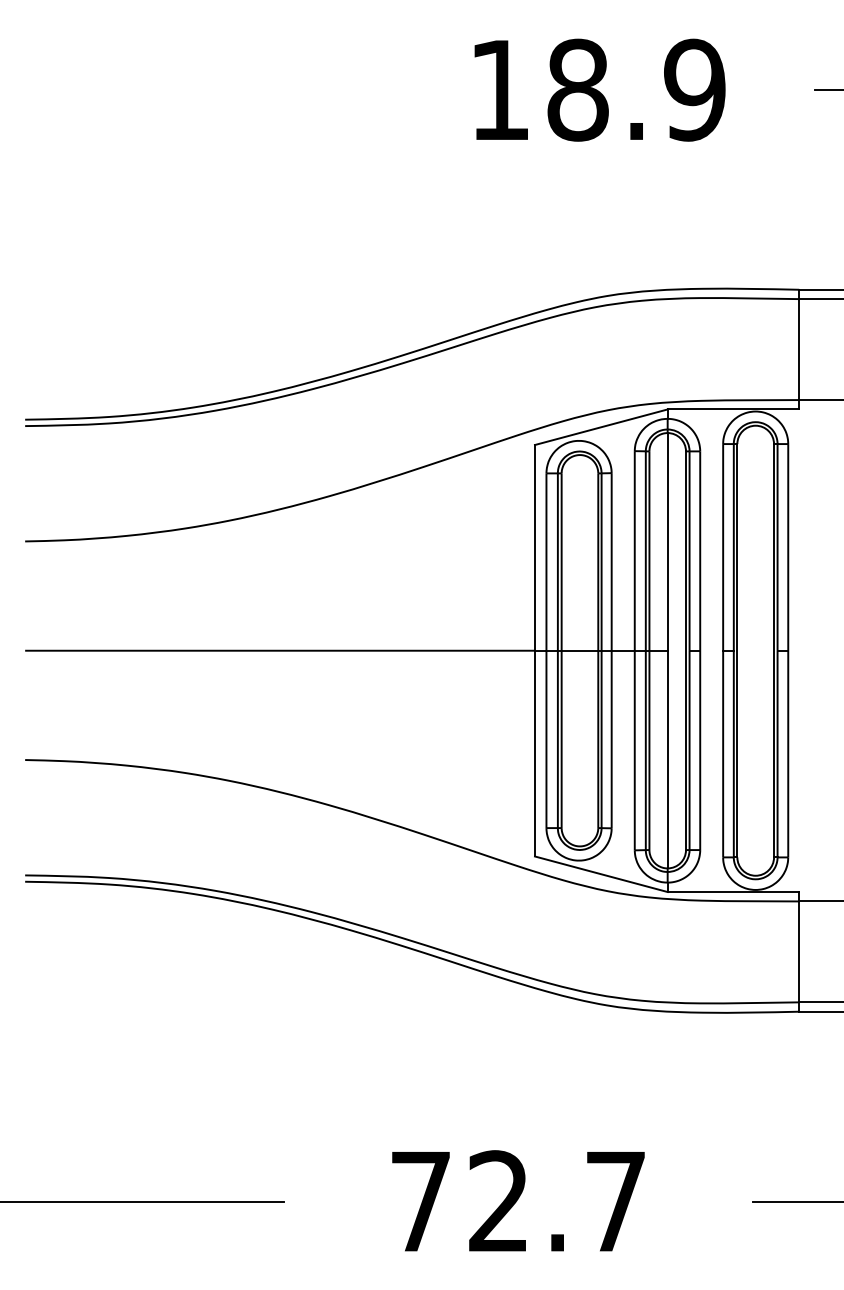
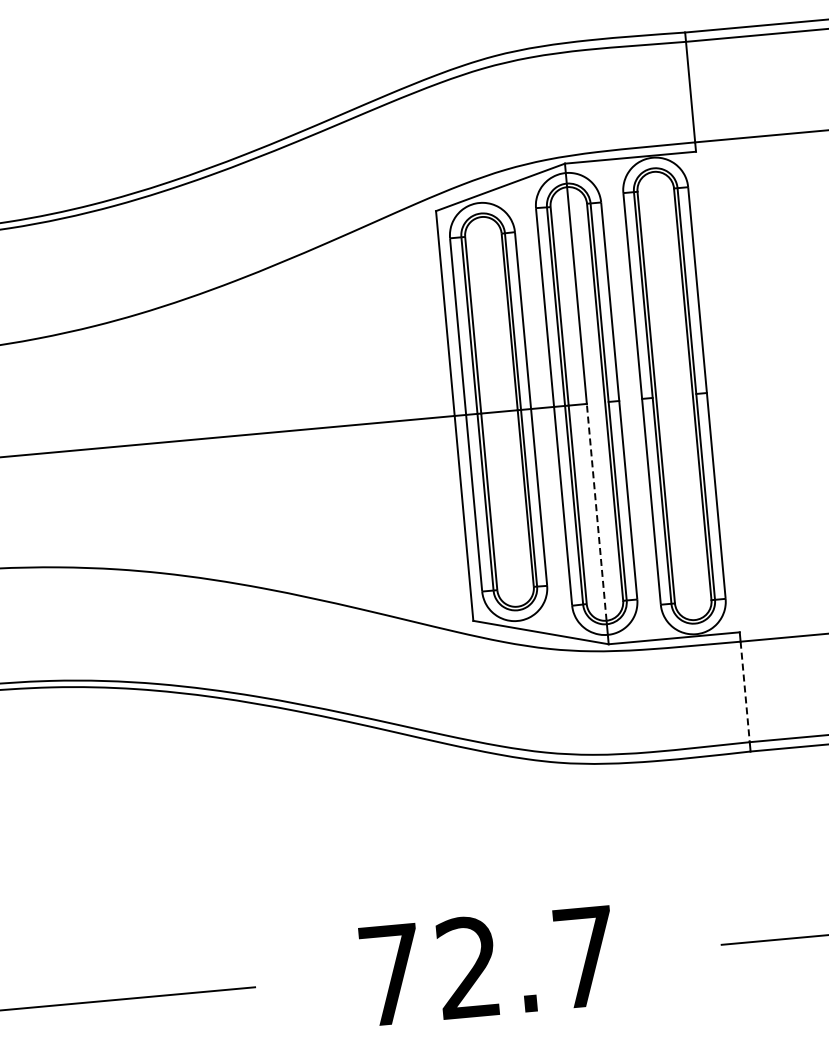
line: (667, 759) -> (596, 512), solid -> dashed
line: (799, 952) -> (745, 692), solid -> dashed

